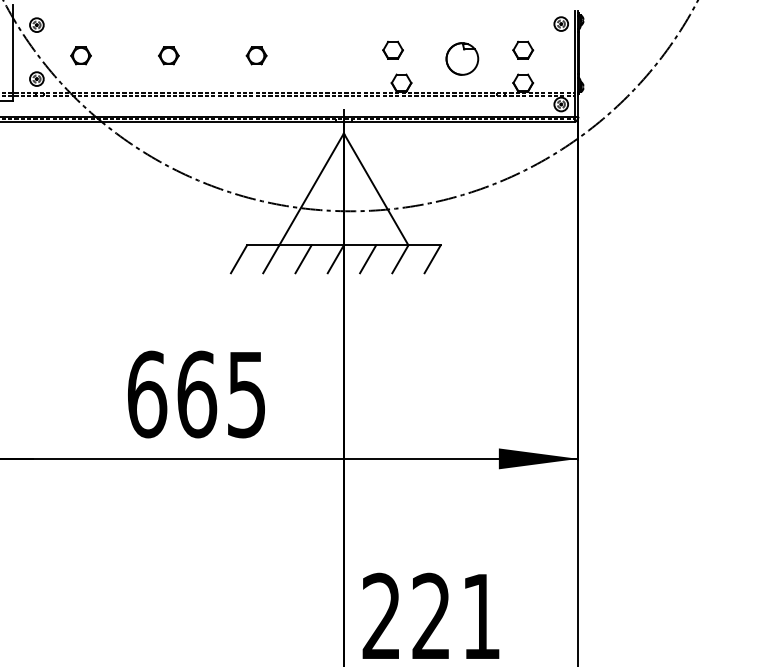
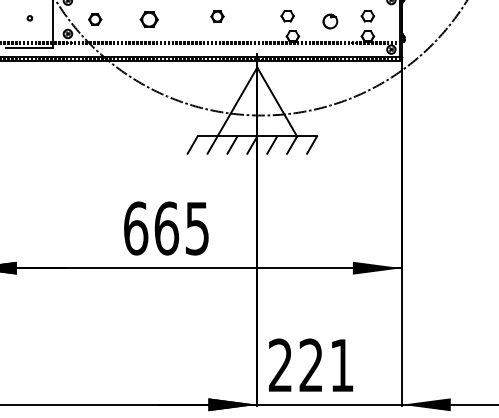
part: (169, 55) -> (149, 19), size x1.4
part: (256, 55) -> (217, 16), moved
part: (462, 58) -> (330, 21), size x0.7

